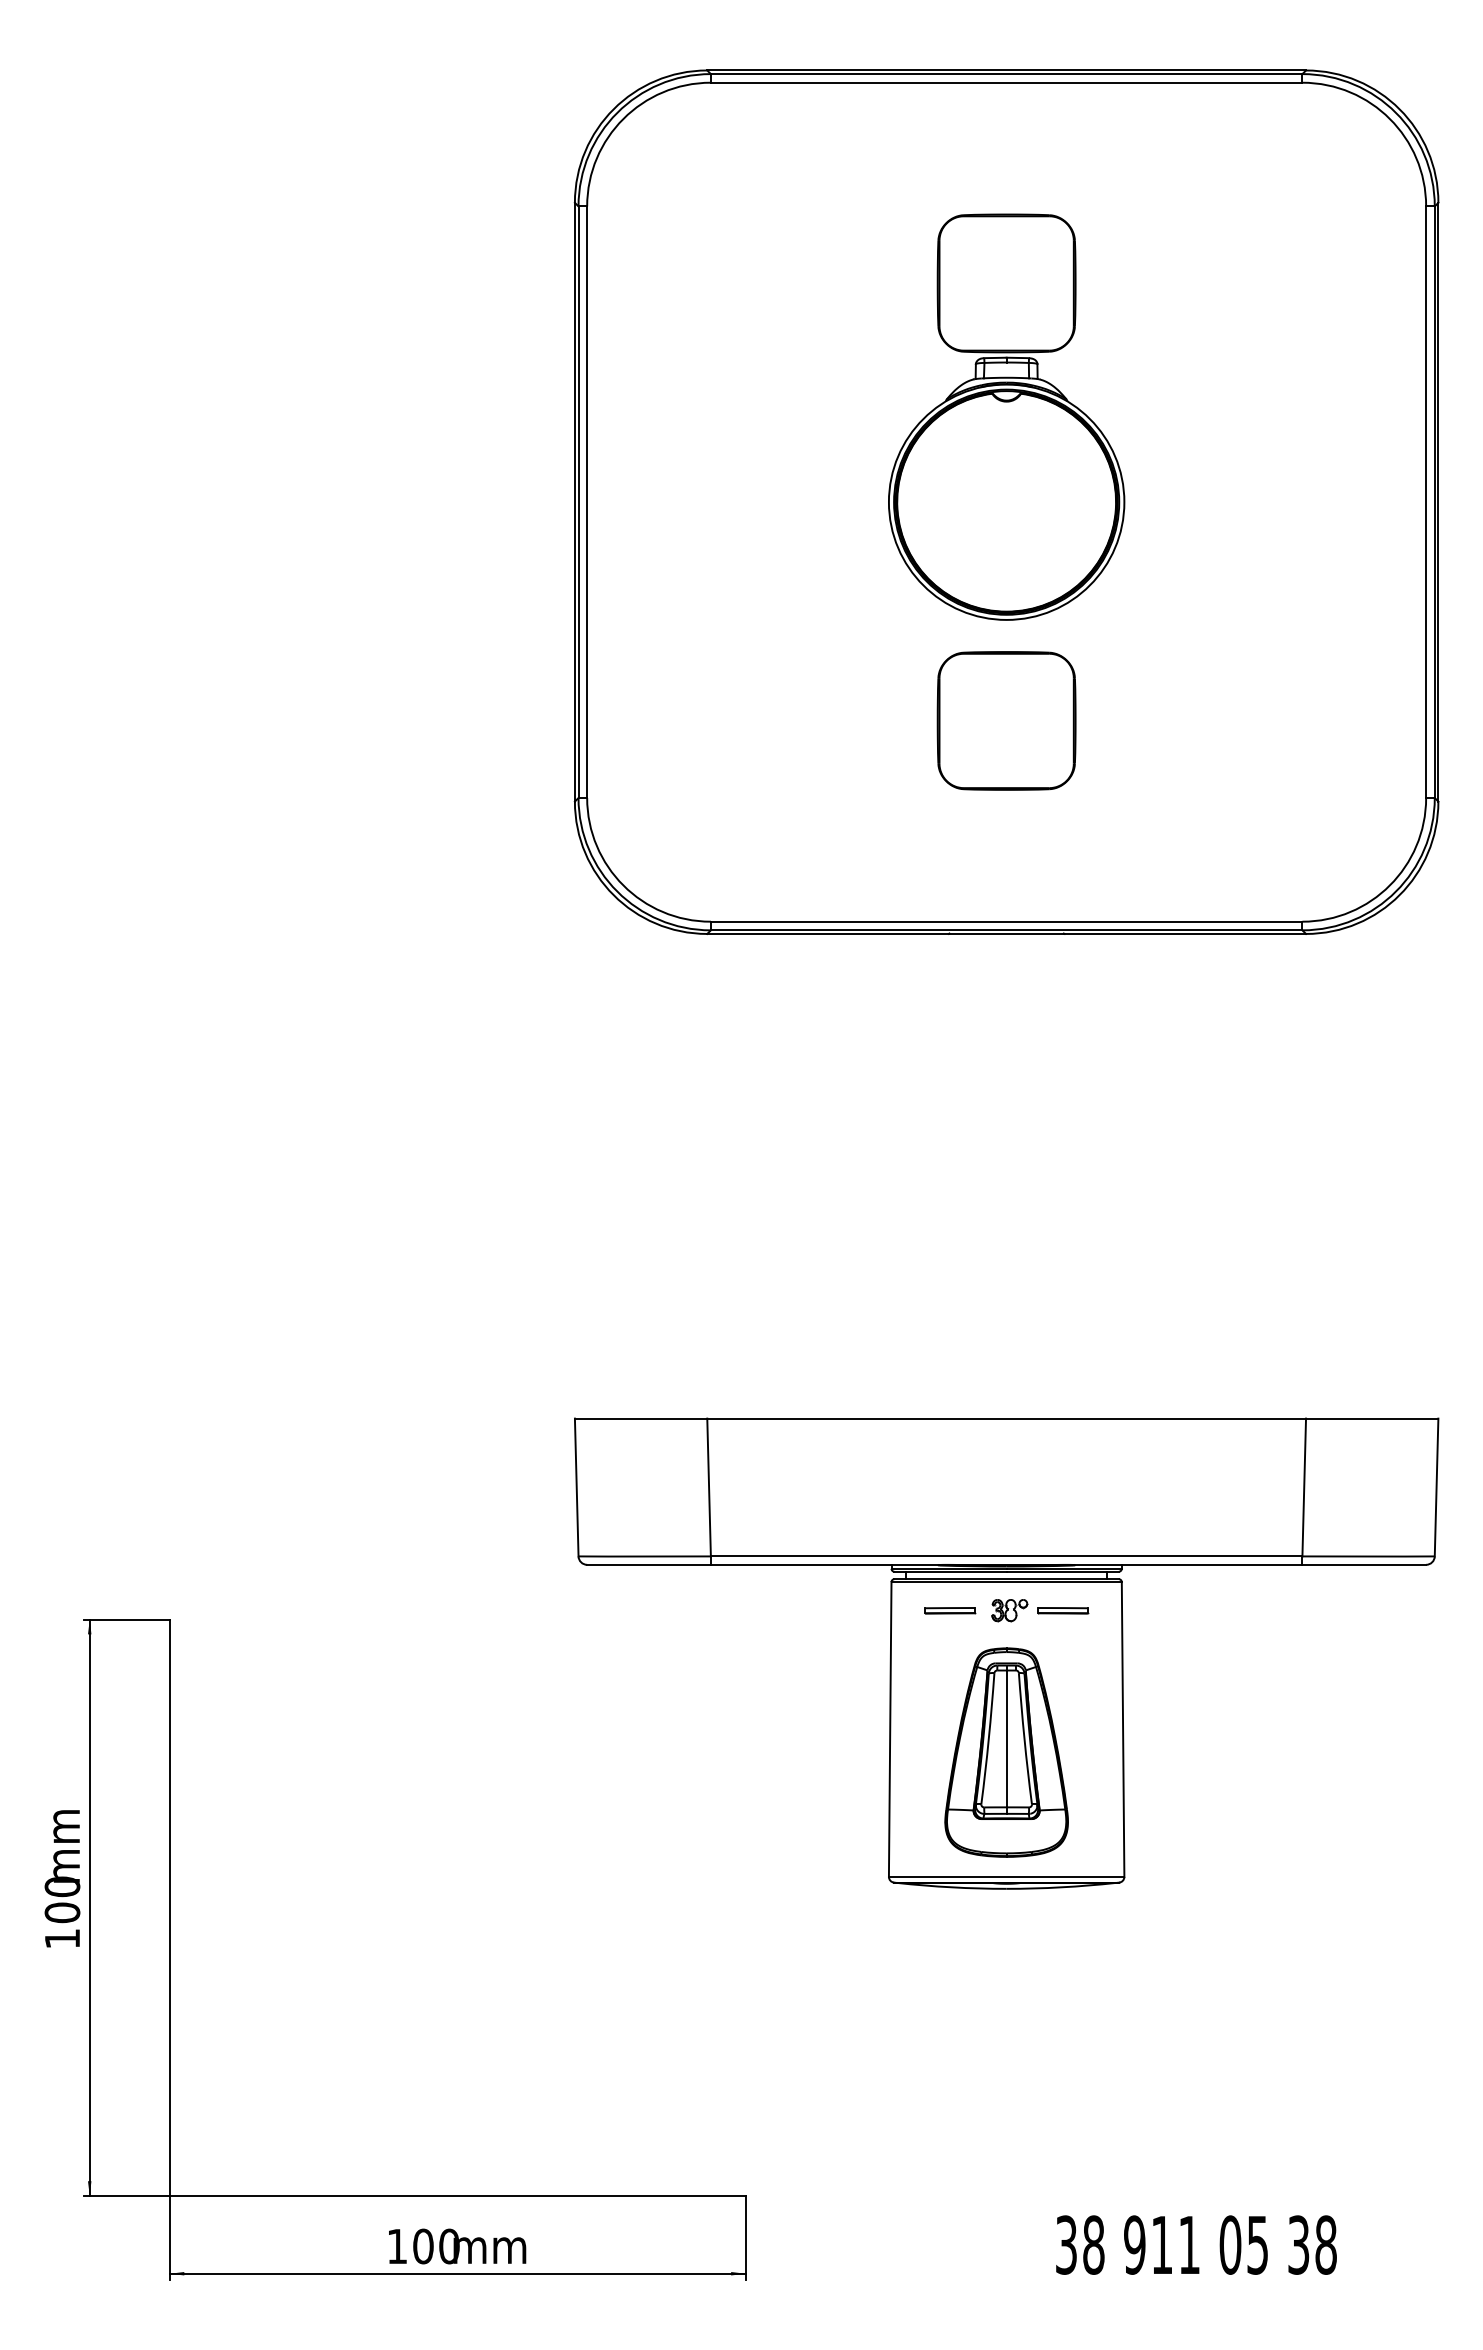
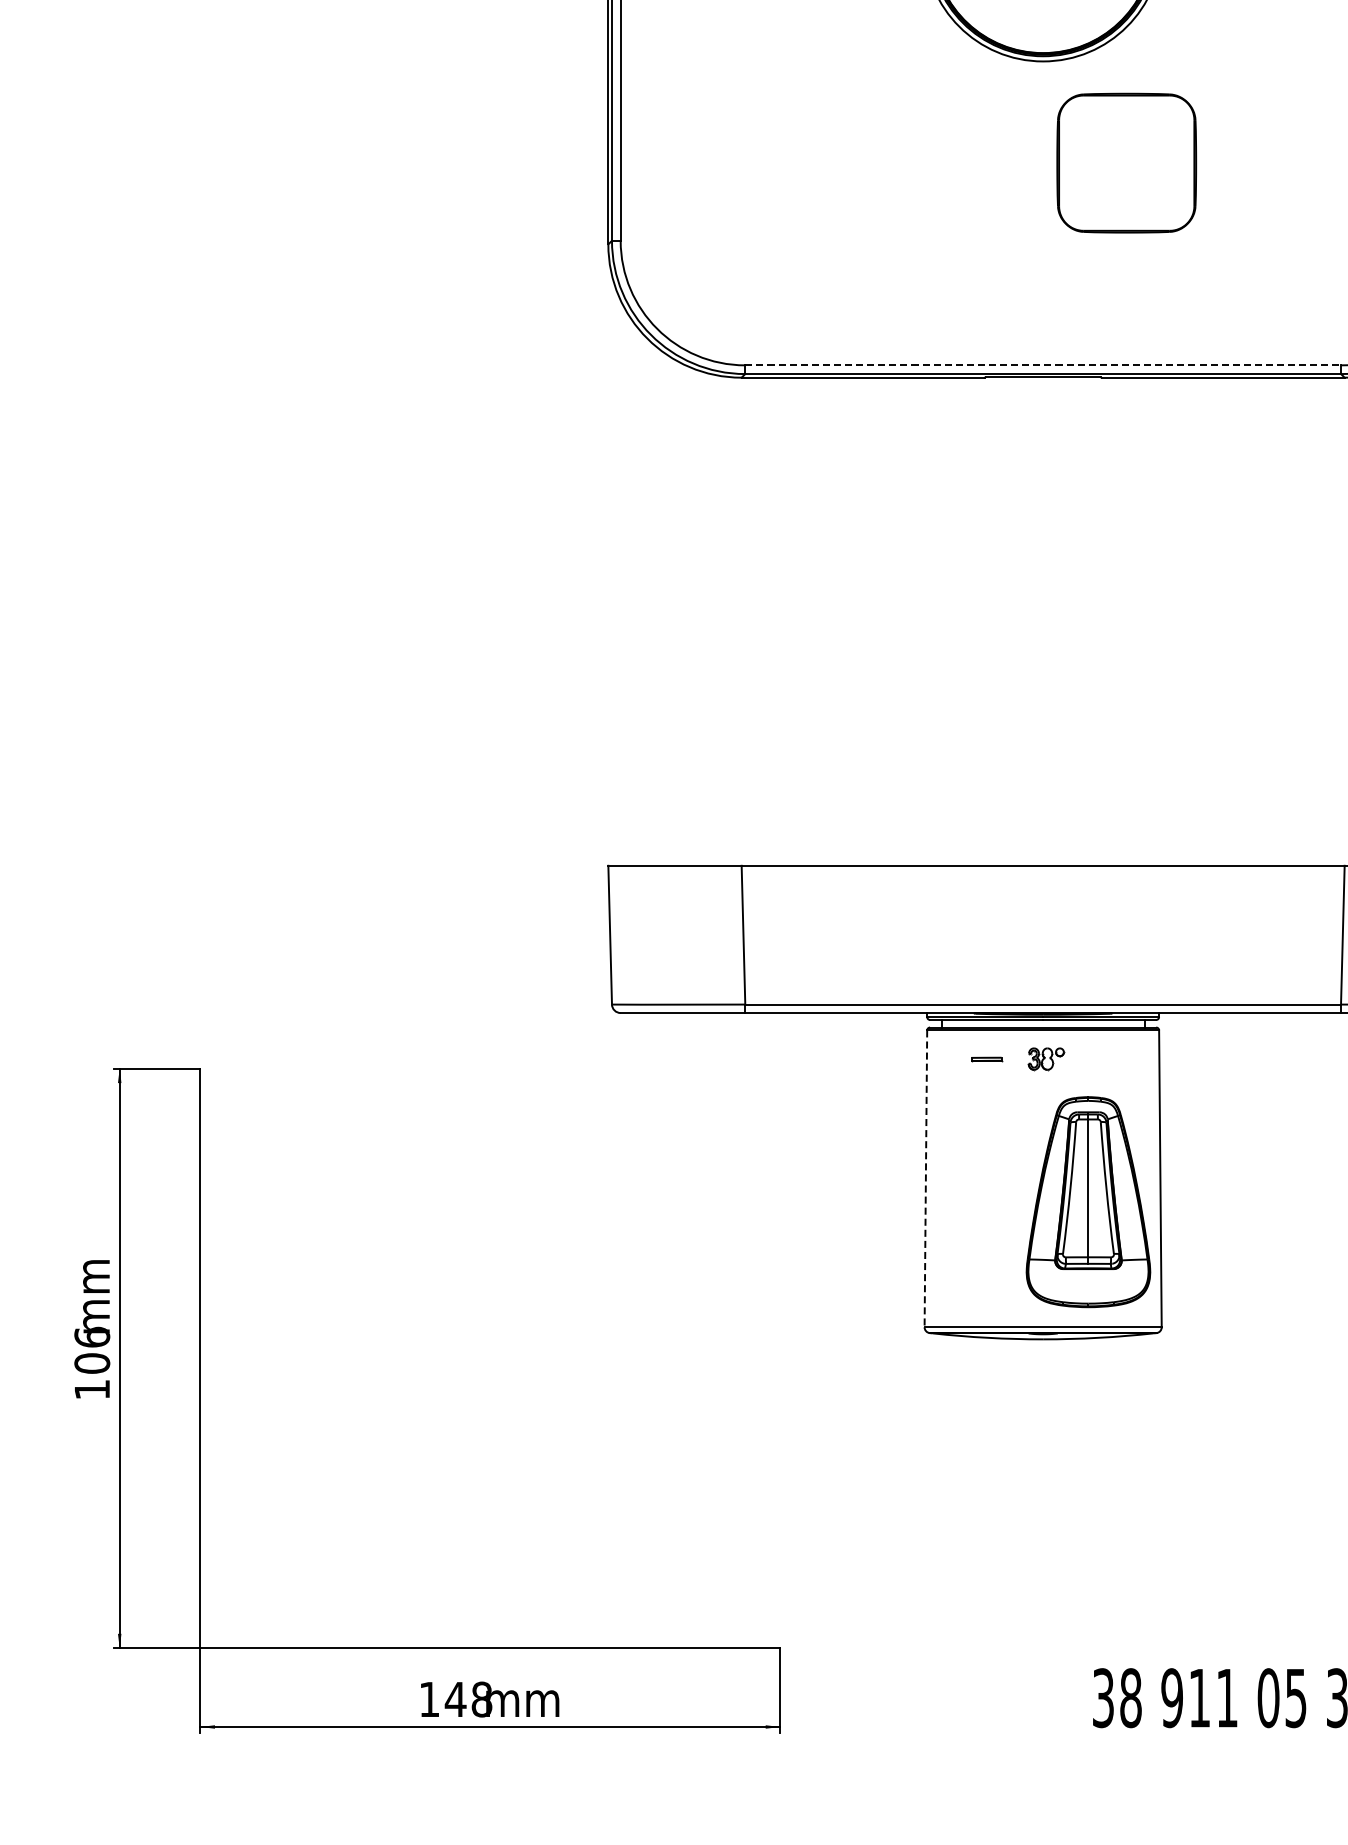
part: (1006, 720) -> (1126, 162), moved
line: (1006, 921) -> (1043, 365), solid -> dashed
part: (950, 1610) -> (986, 1059), size x0.6
part: (1063, 1610) -> (1100, 1059), removed
line: (890, 1729) -> (926, 1178), solid -> dashed
part: (1006, 1752) -> (1088, 1202), moved
text: (62, 1886) -> (92, 1337), 100 -> 106
text: (435, 2246) -> (467, 1699), 100 -> 148

